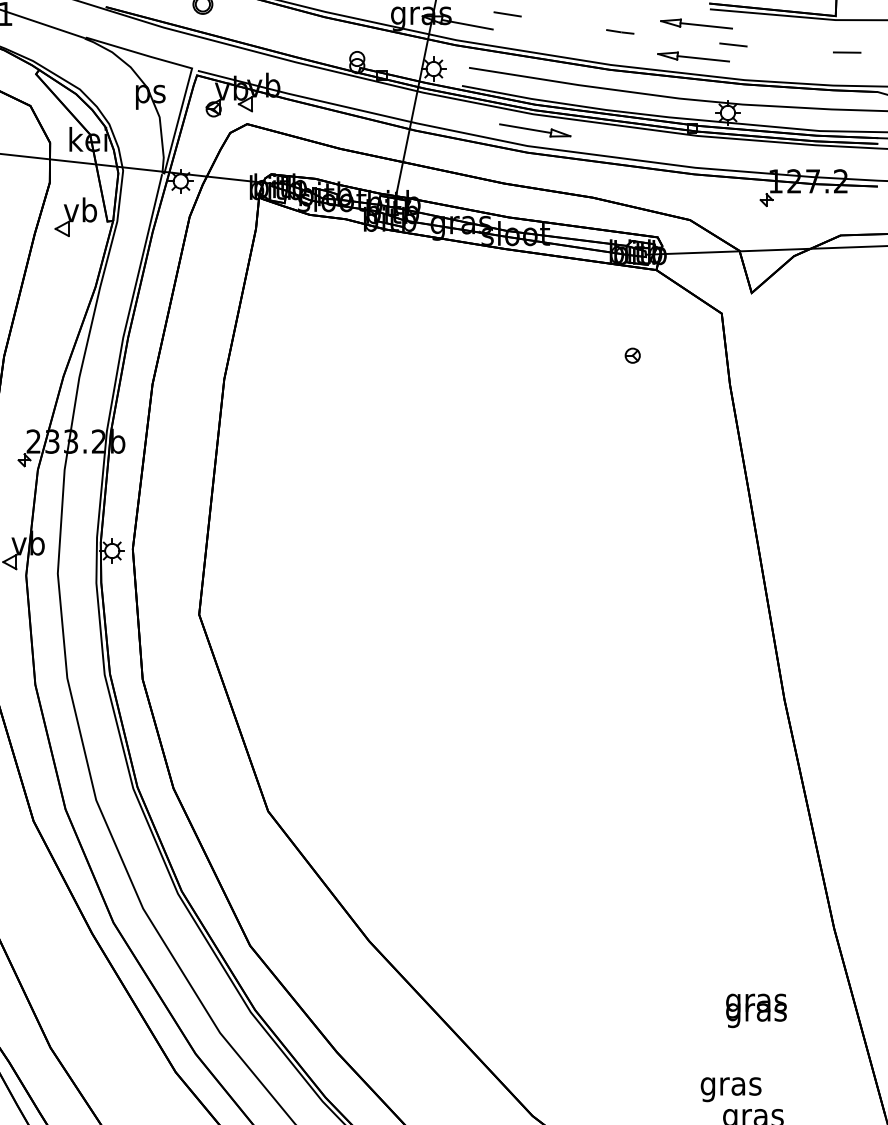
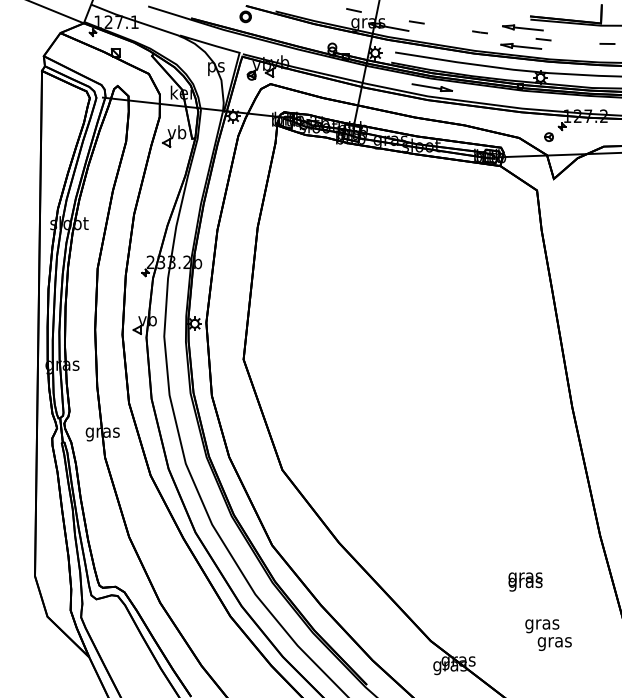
part: (631, 354) -> (548, 136), moved
text: (756, 1009) -> (525, 581), moved

